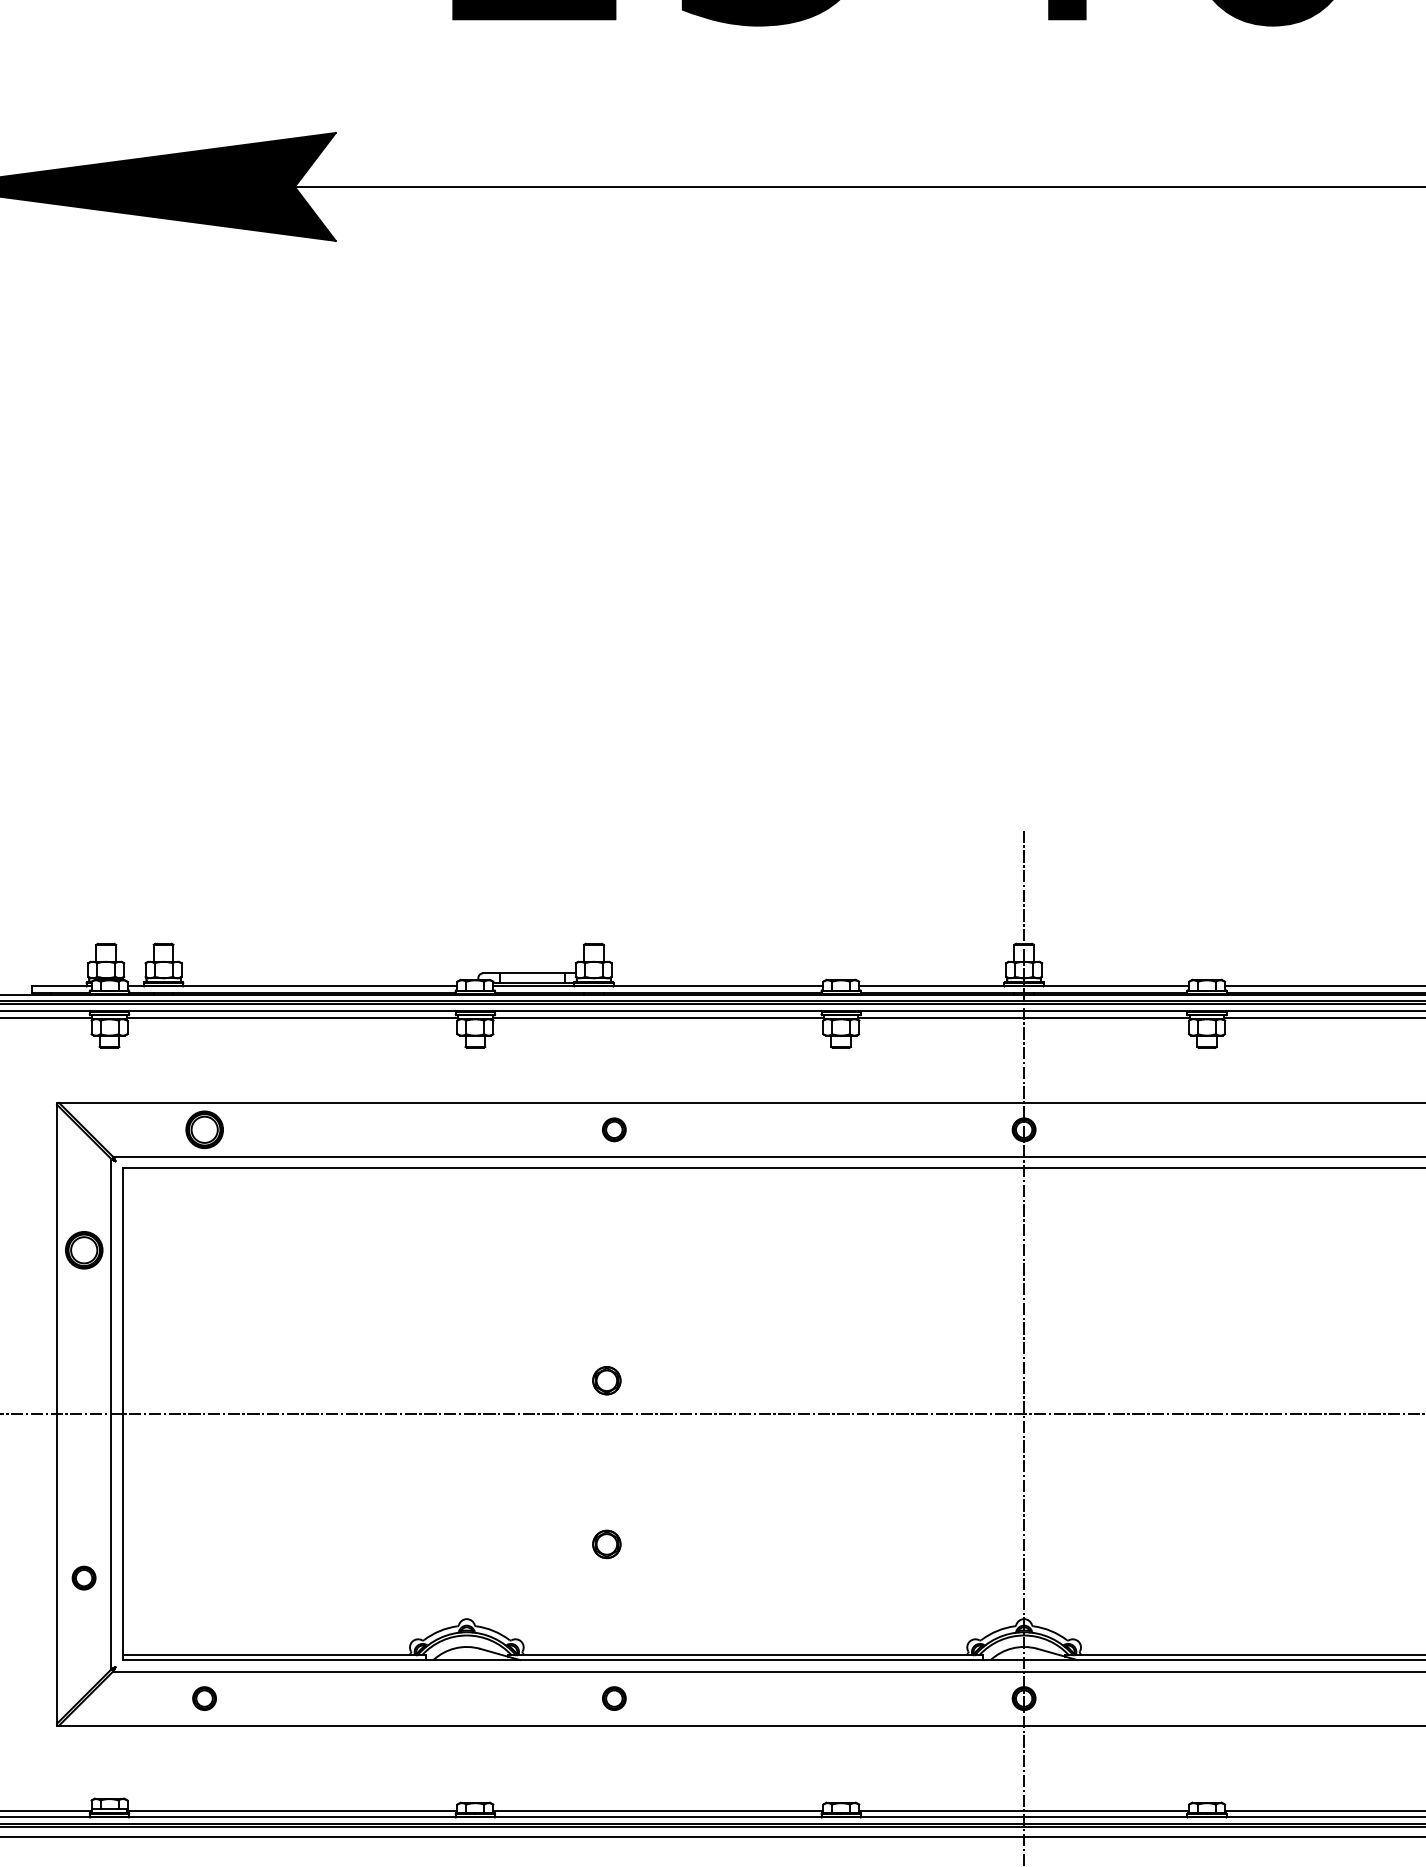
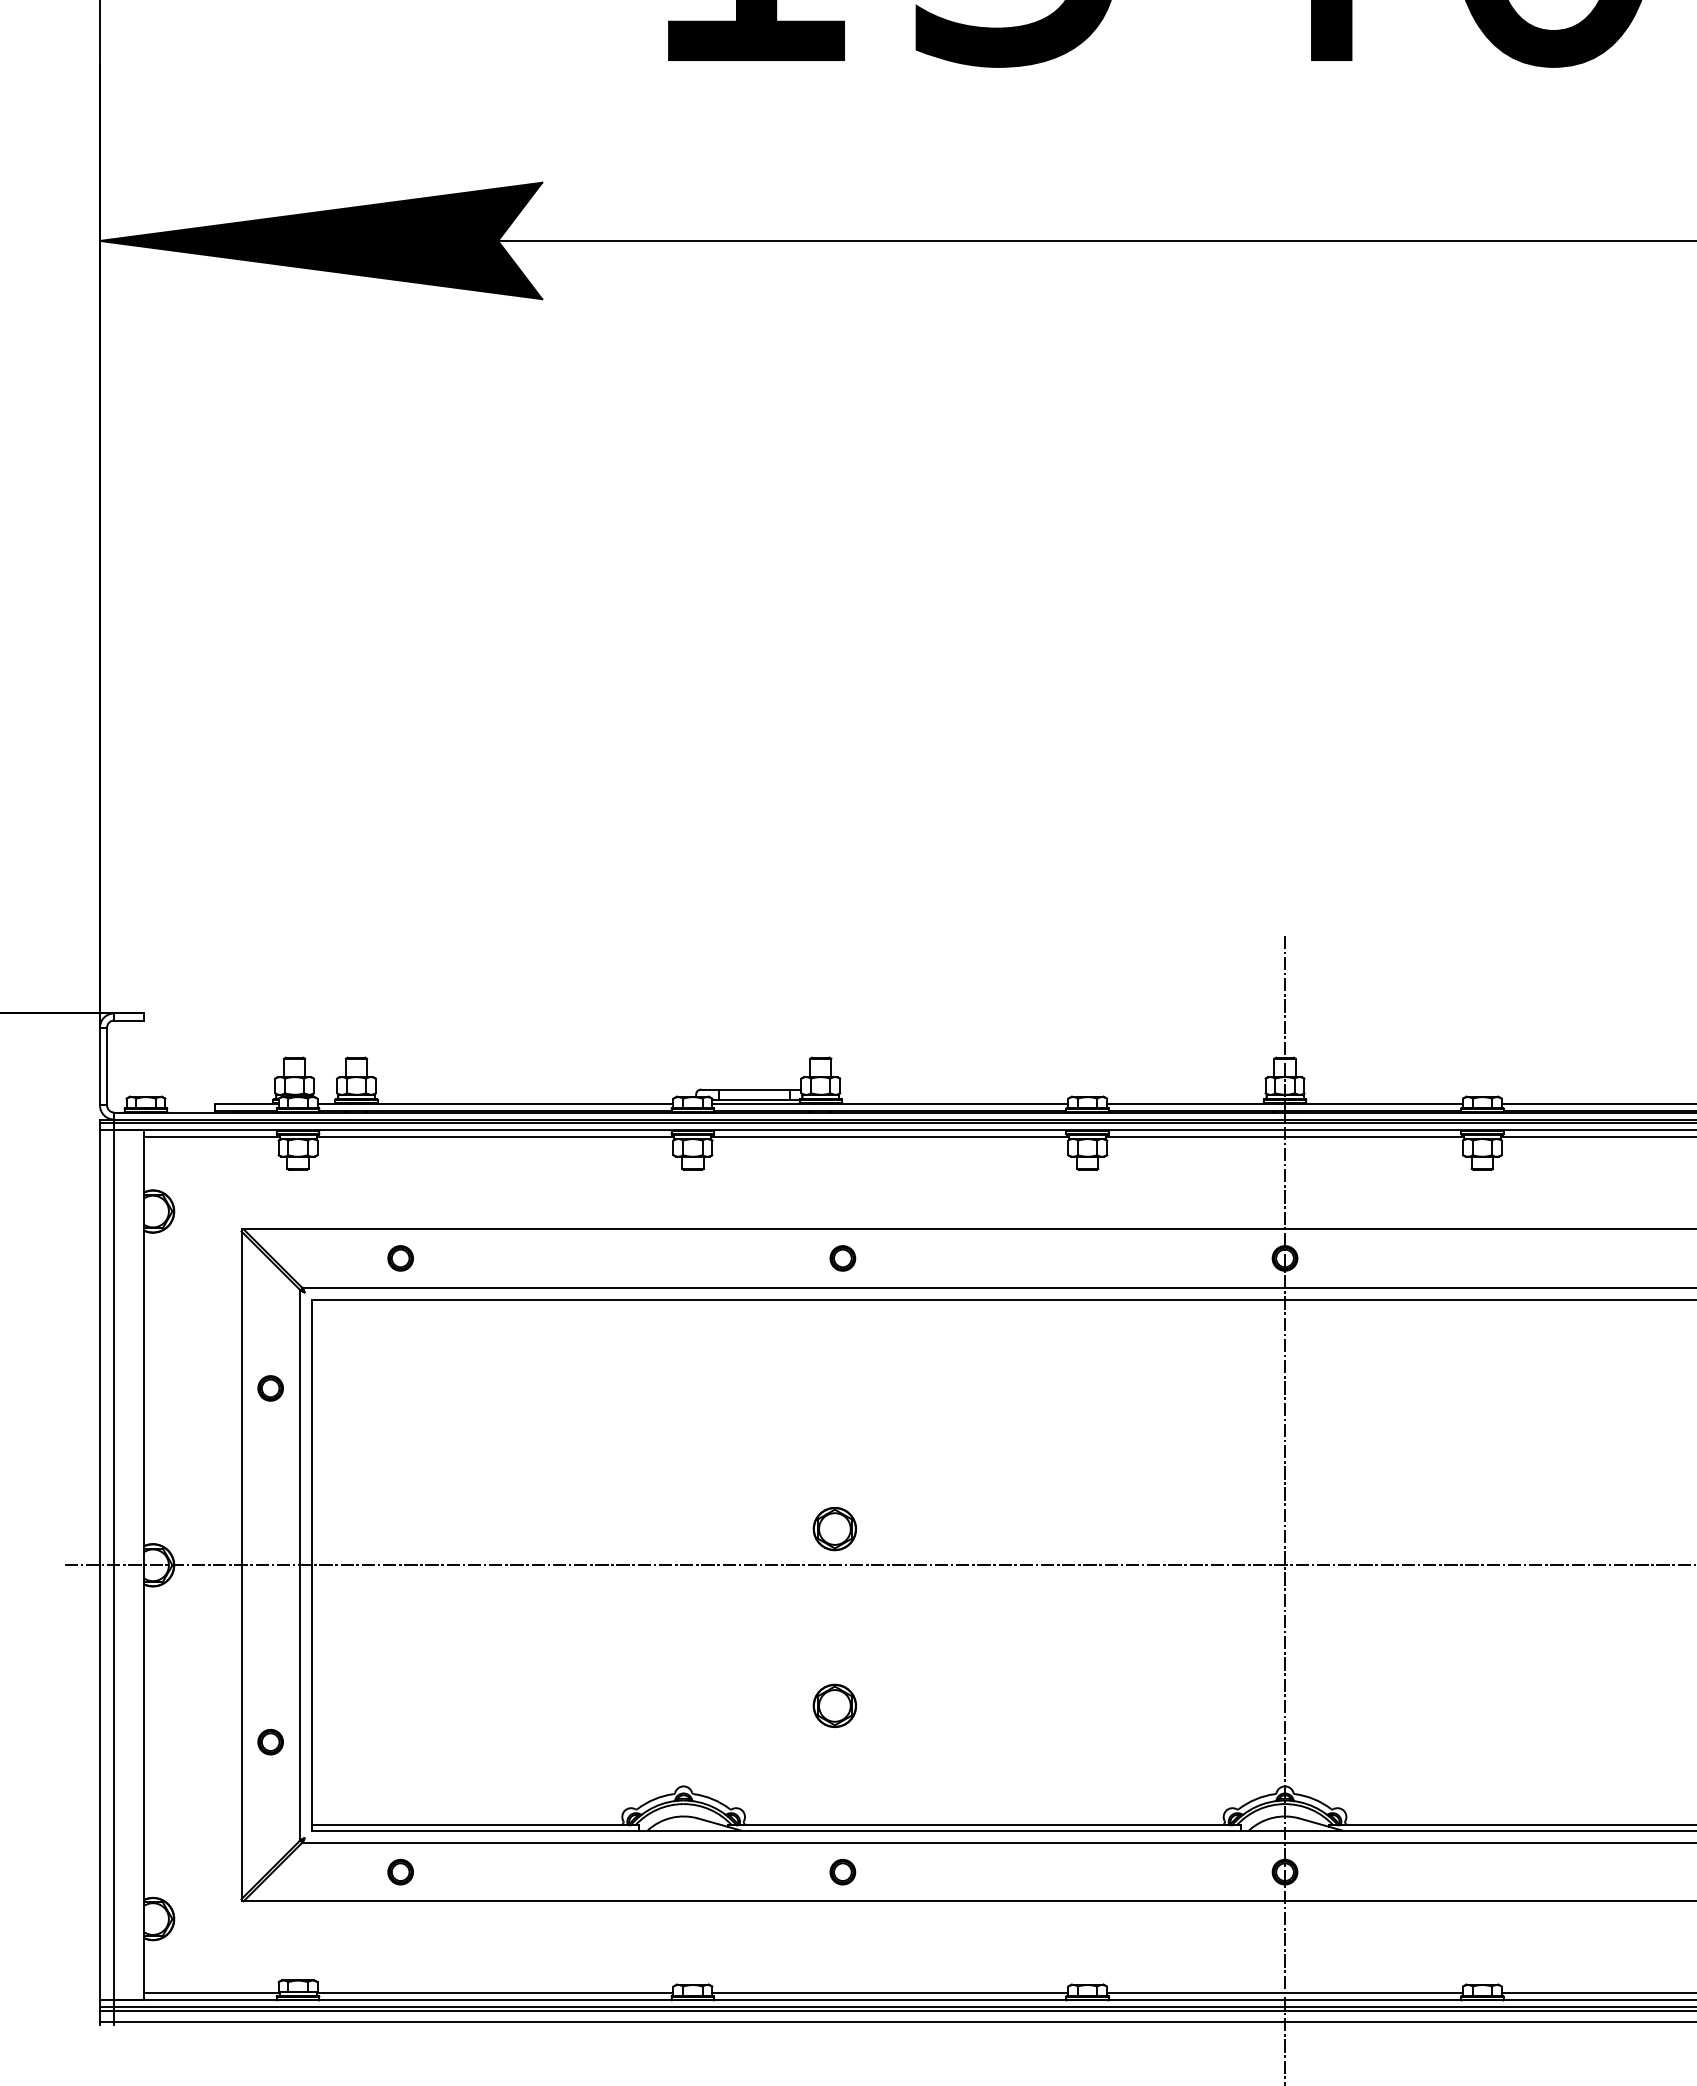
part: (204, 1129) -> (400, 1258), size x0.62
part: (83, 1250) -> (270, 1388), size x0.62
part: (606, 1381) -> (834, 1529), size x1.43
part: (606, 1544) -> (834, 1705), size x1.43

